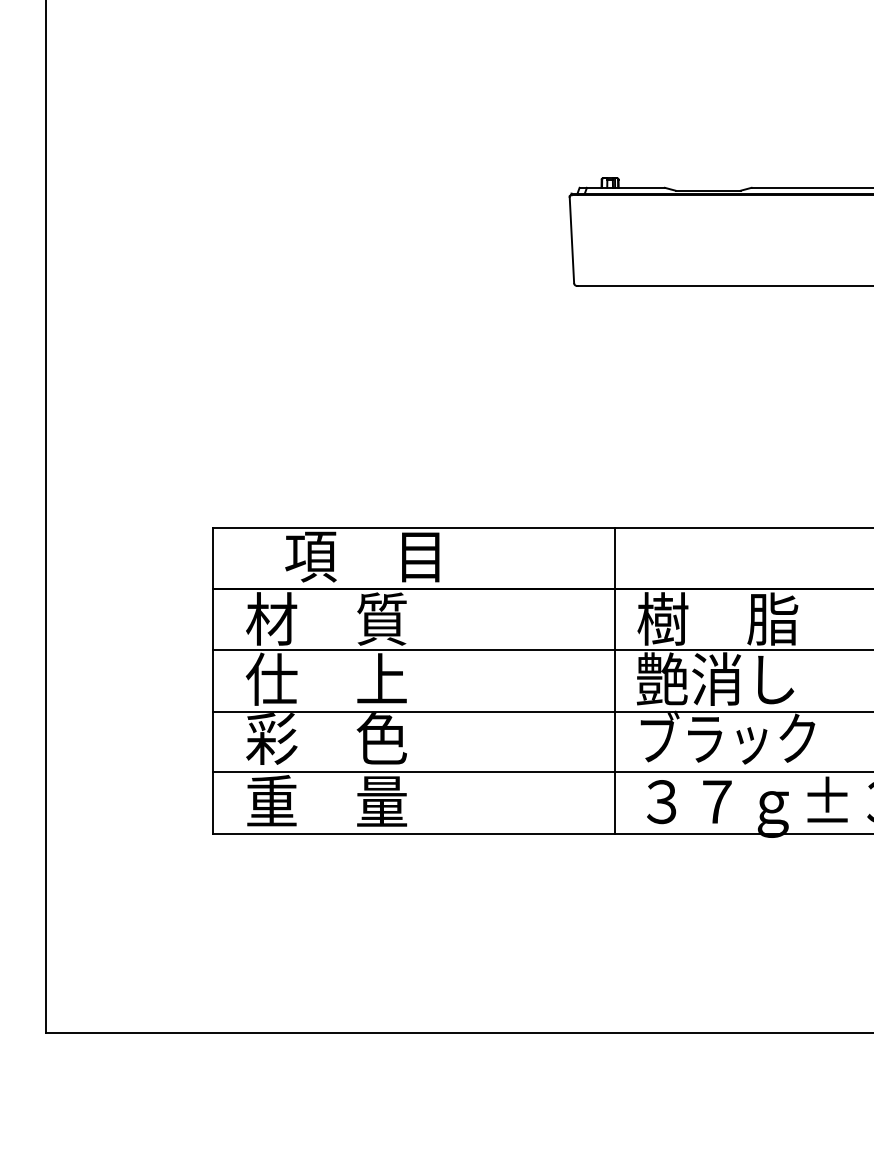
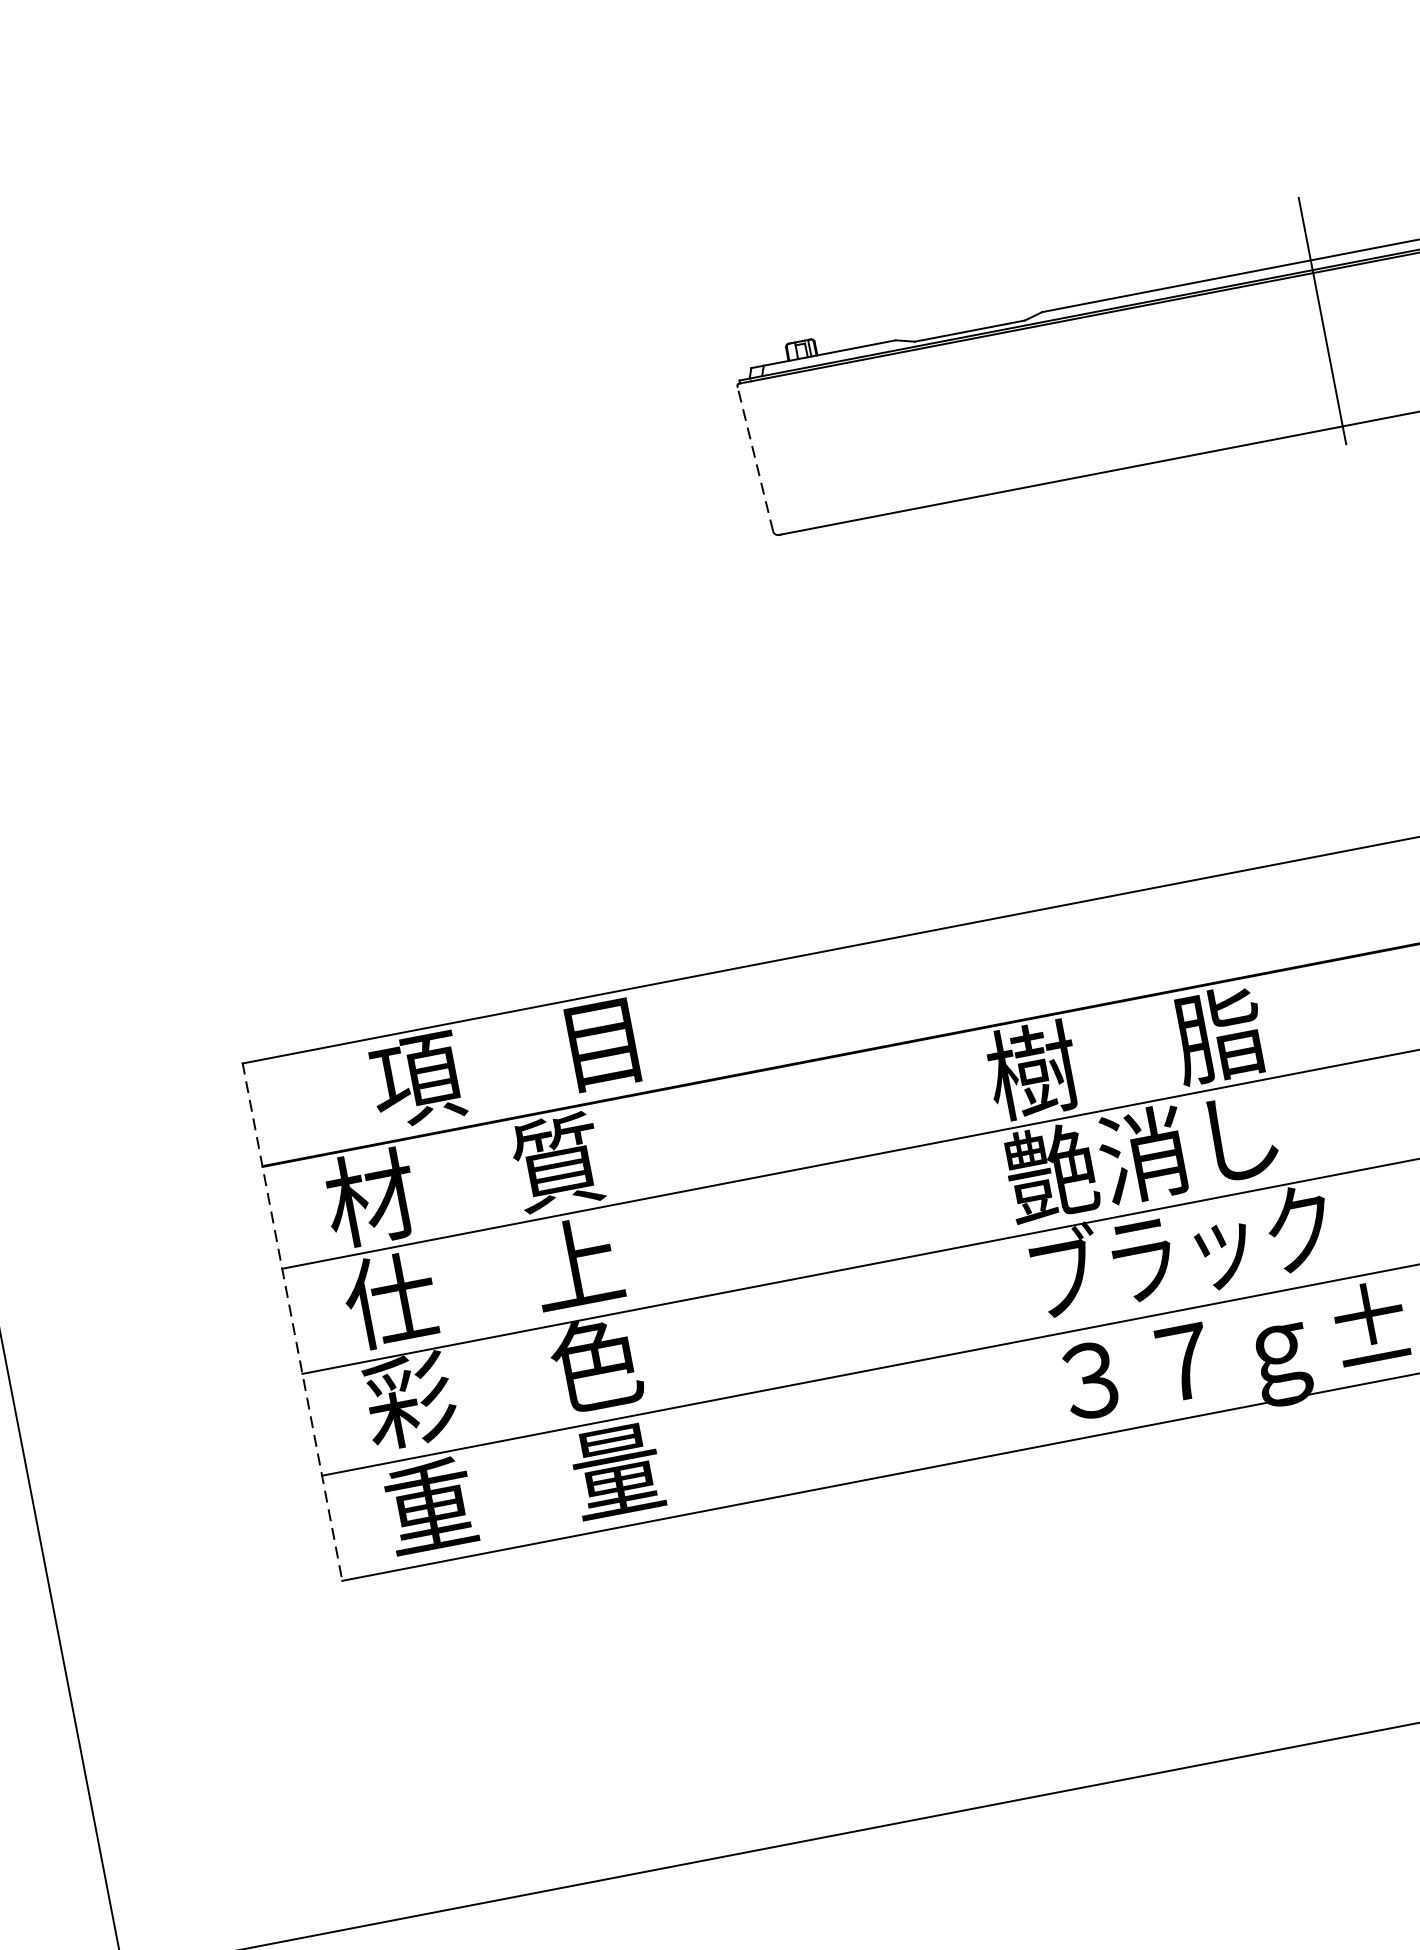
line: (571, 239) -> (754, 458), solid -> dashed
line: (615, 680) -> (972, 1190), removed
line: (213, 681) -> (292, 1322), solid -> dashed

